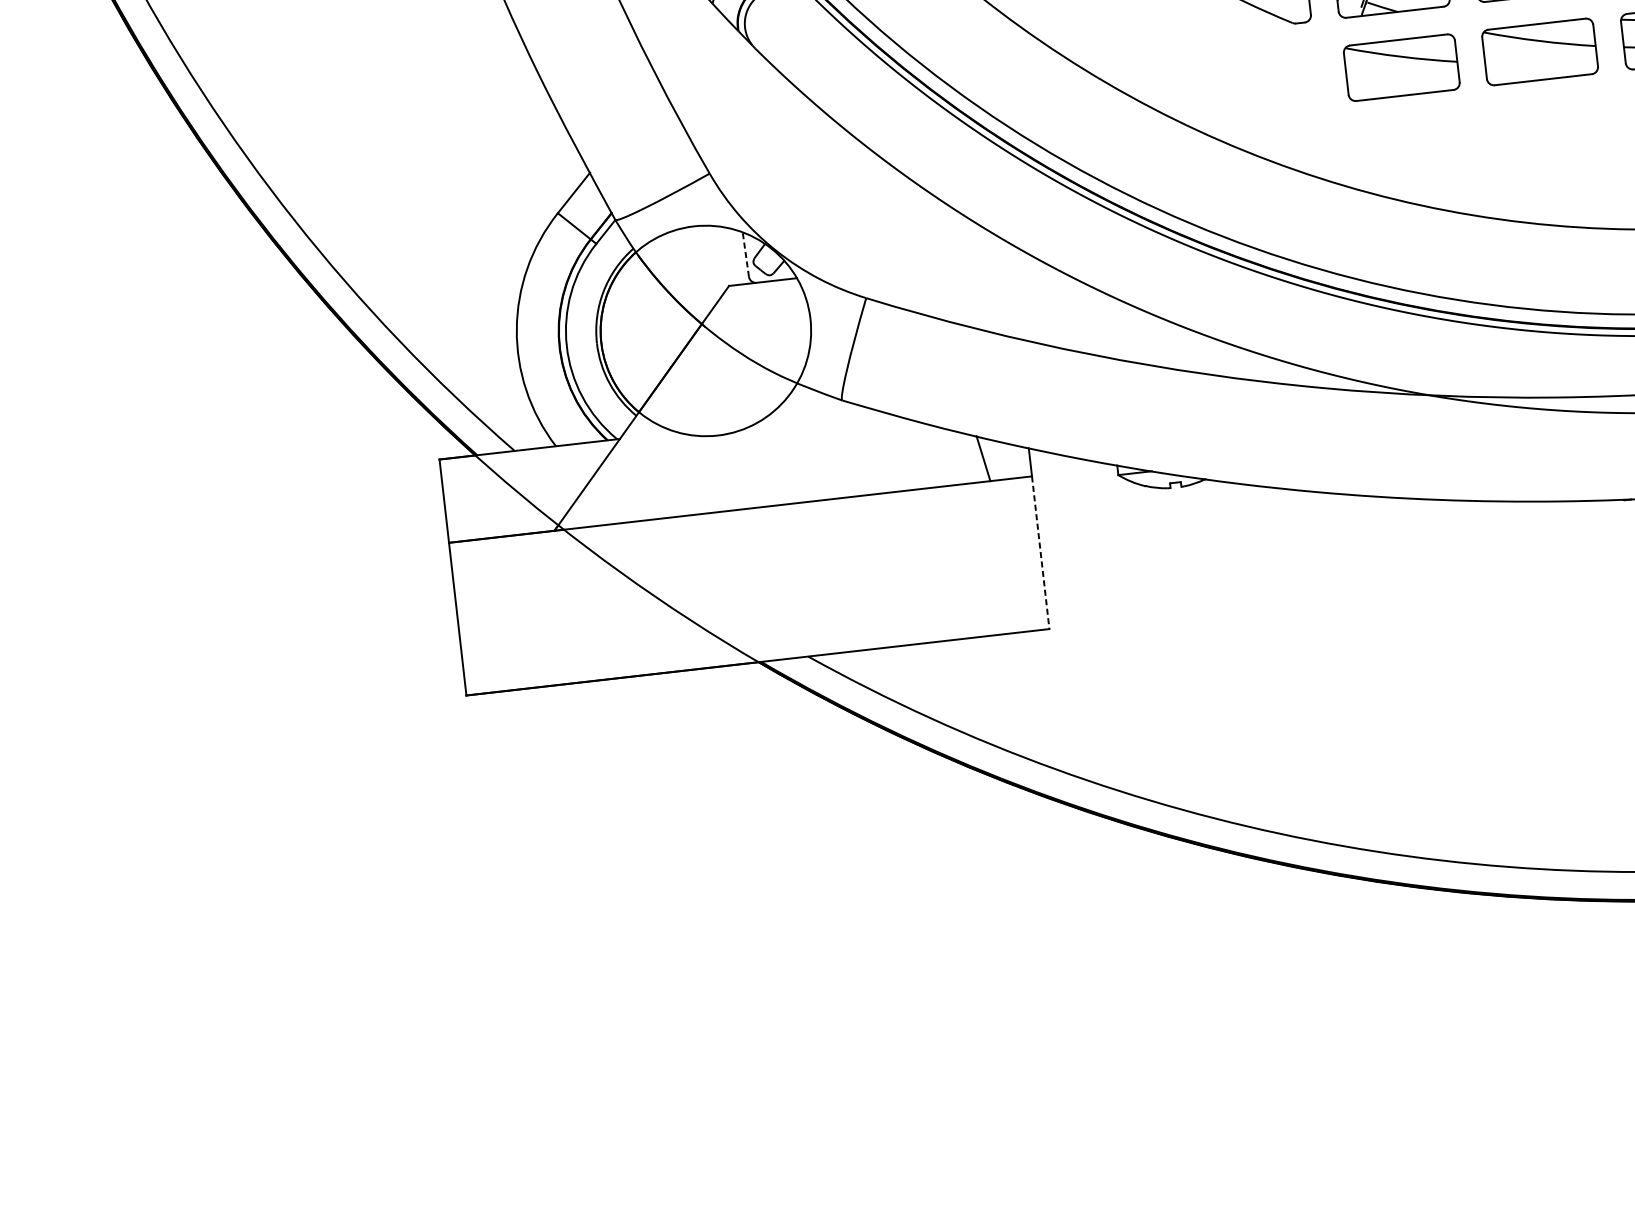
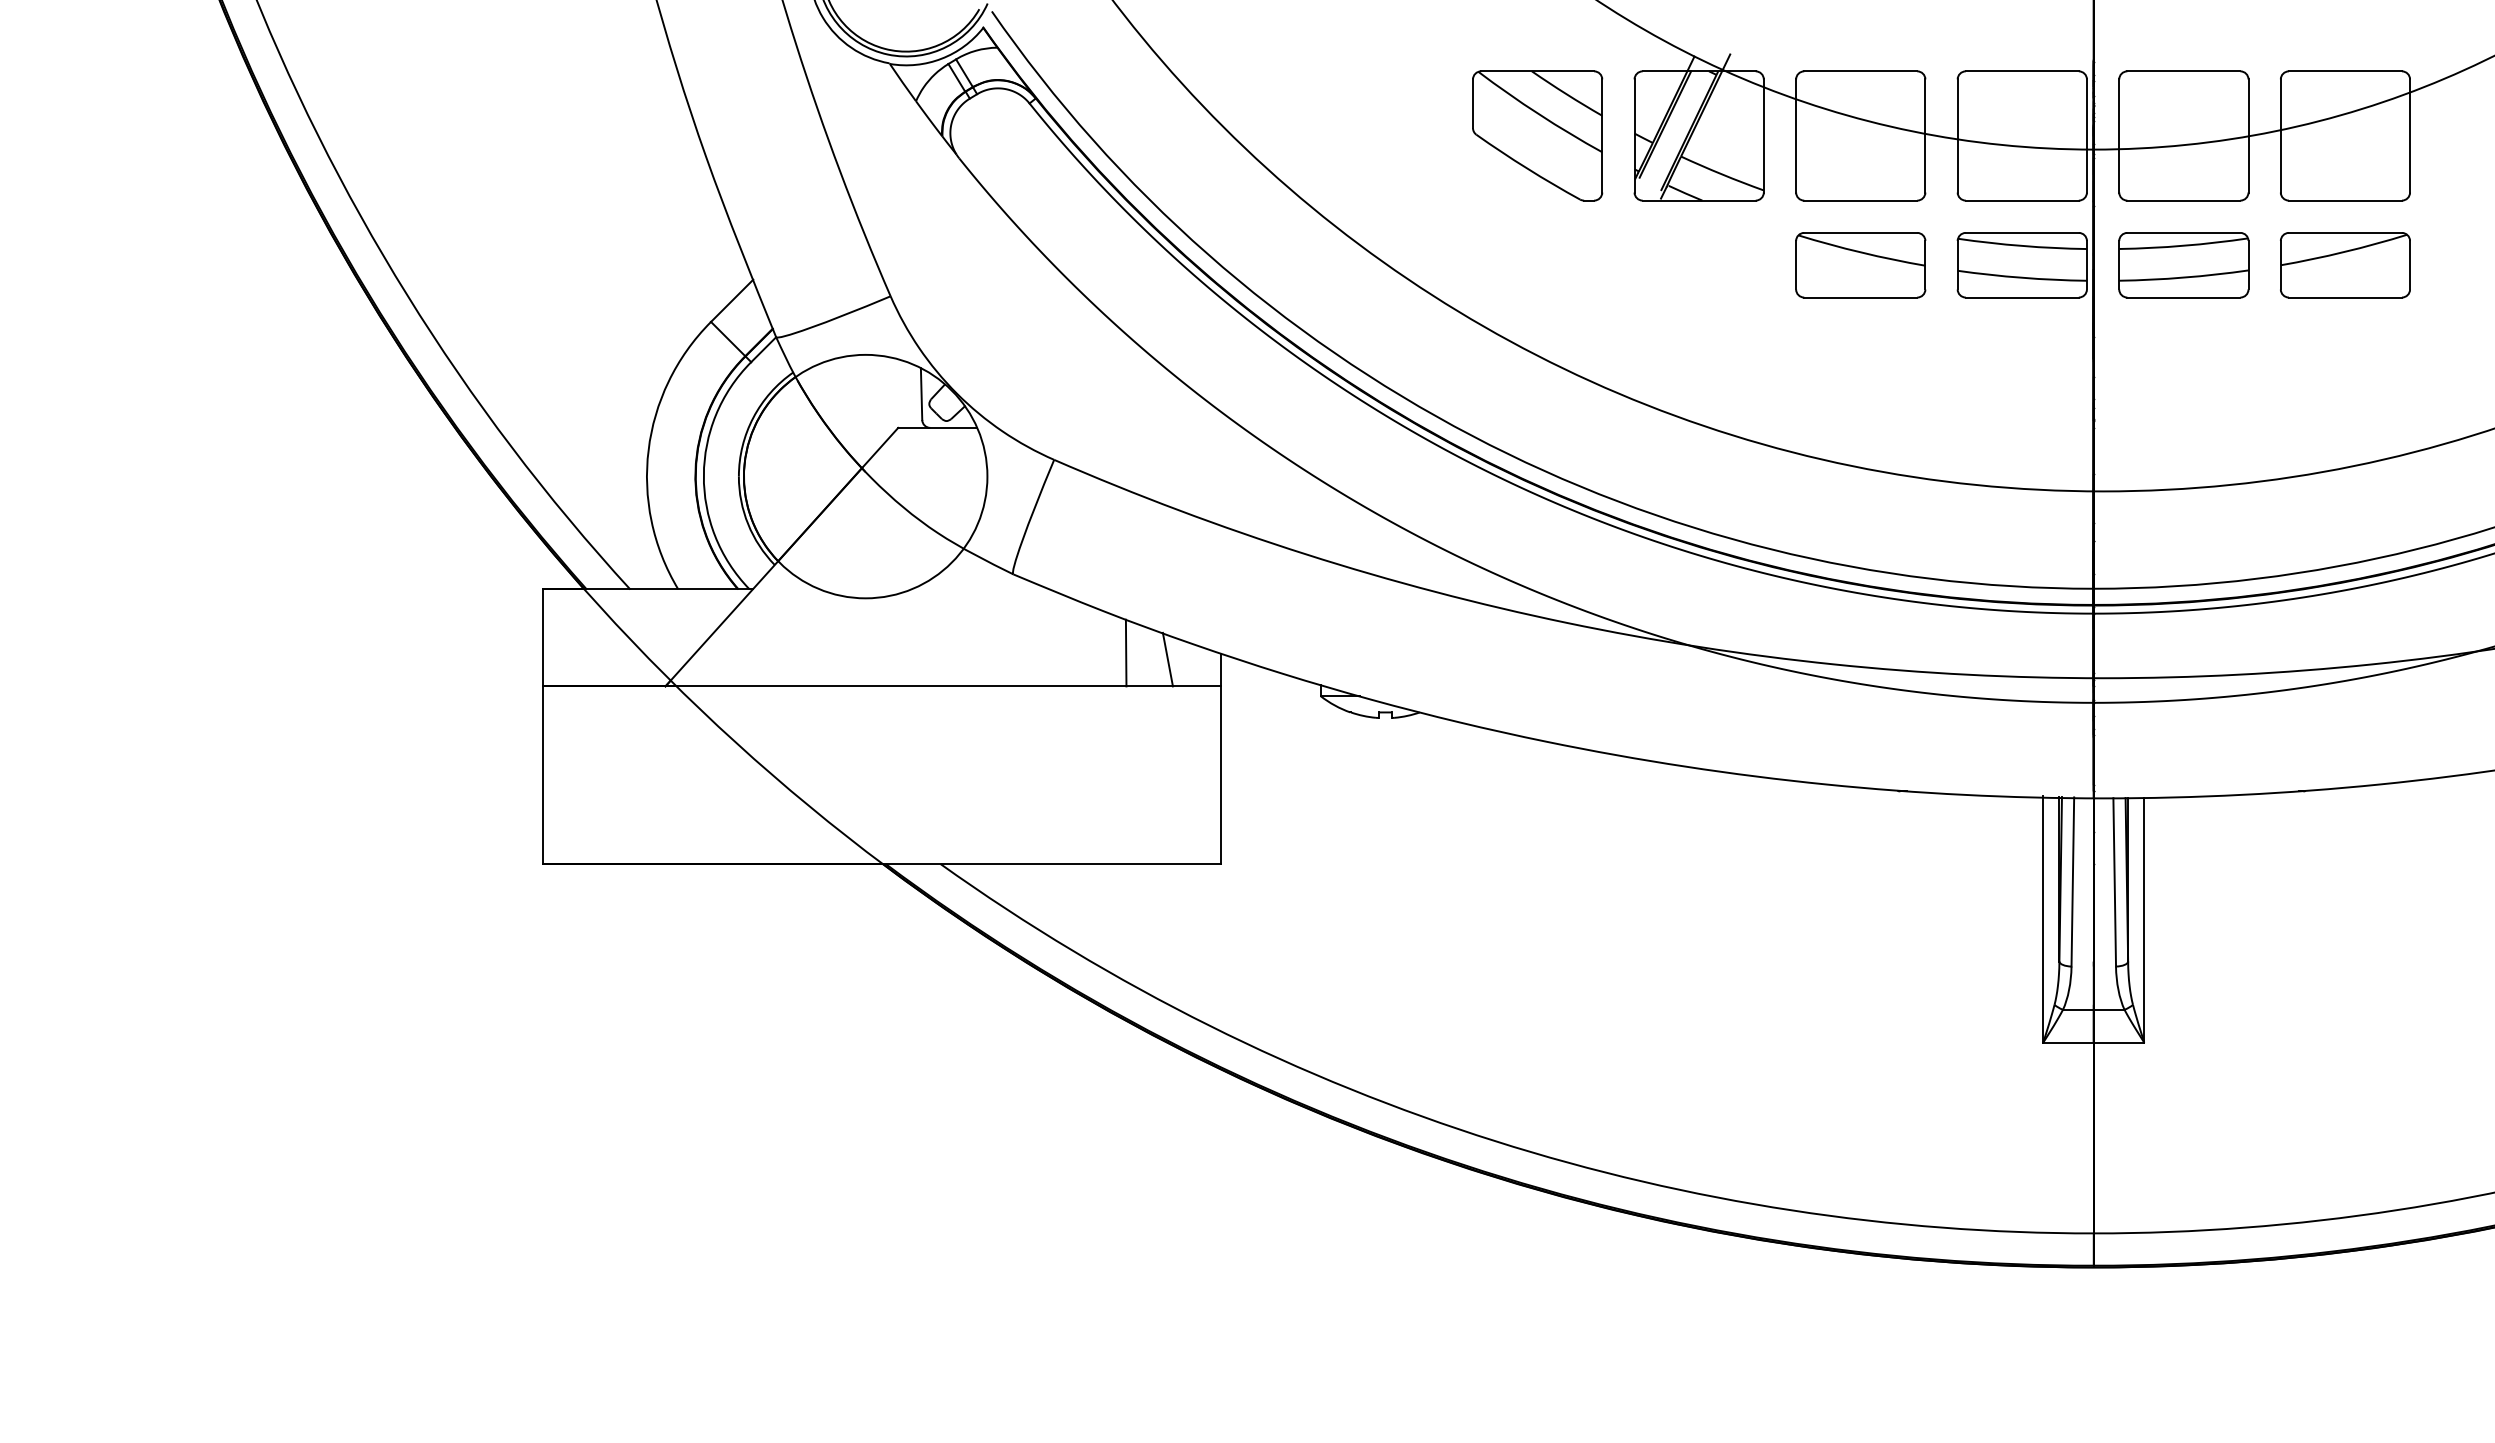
part: (1401, 67) -> (1699, 265), removed
line: (745, 254) -> (921, 394), dashed -> solid
line: (946, 456) -> (1125, 652), added
line: (1040, 552) -> (1221, 775), dashed -> solid

